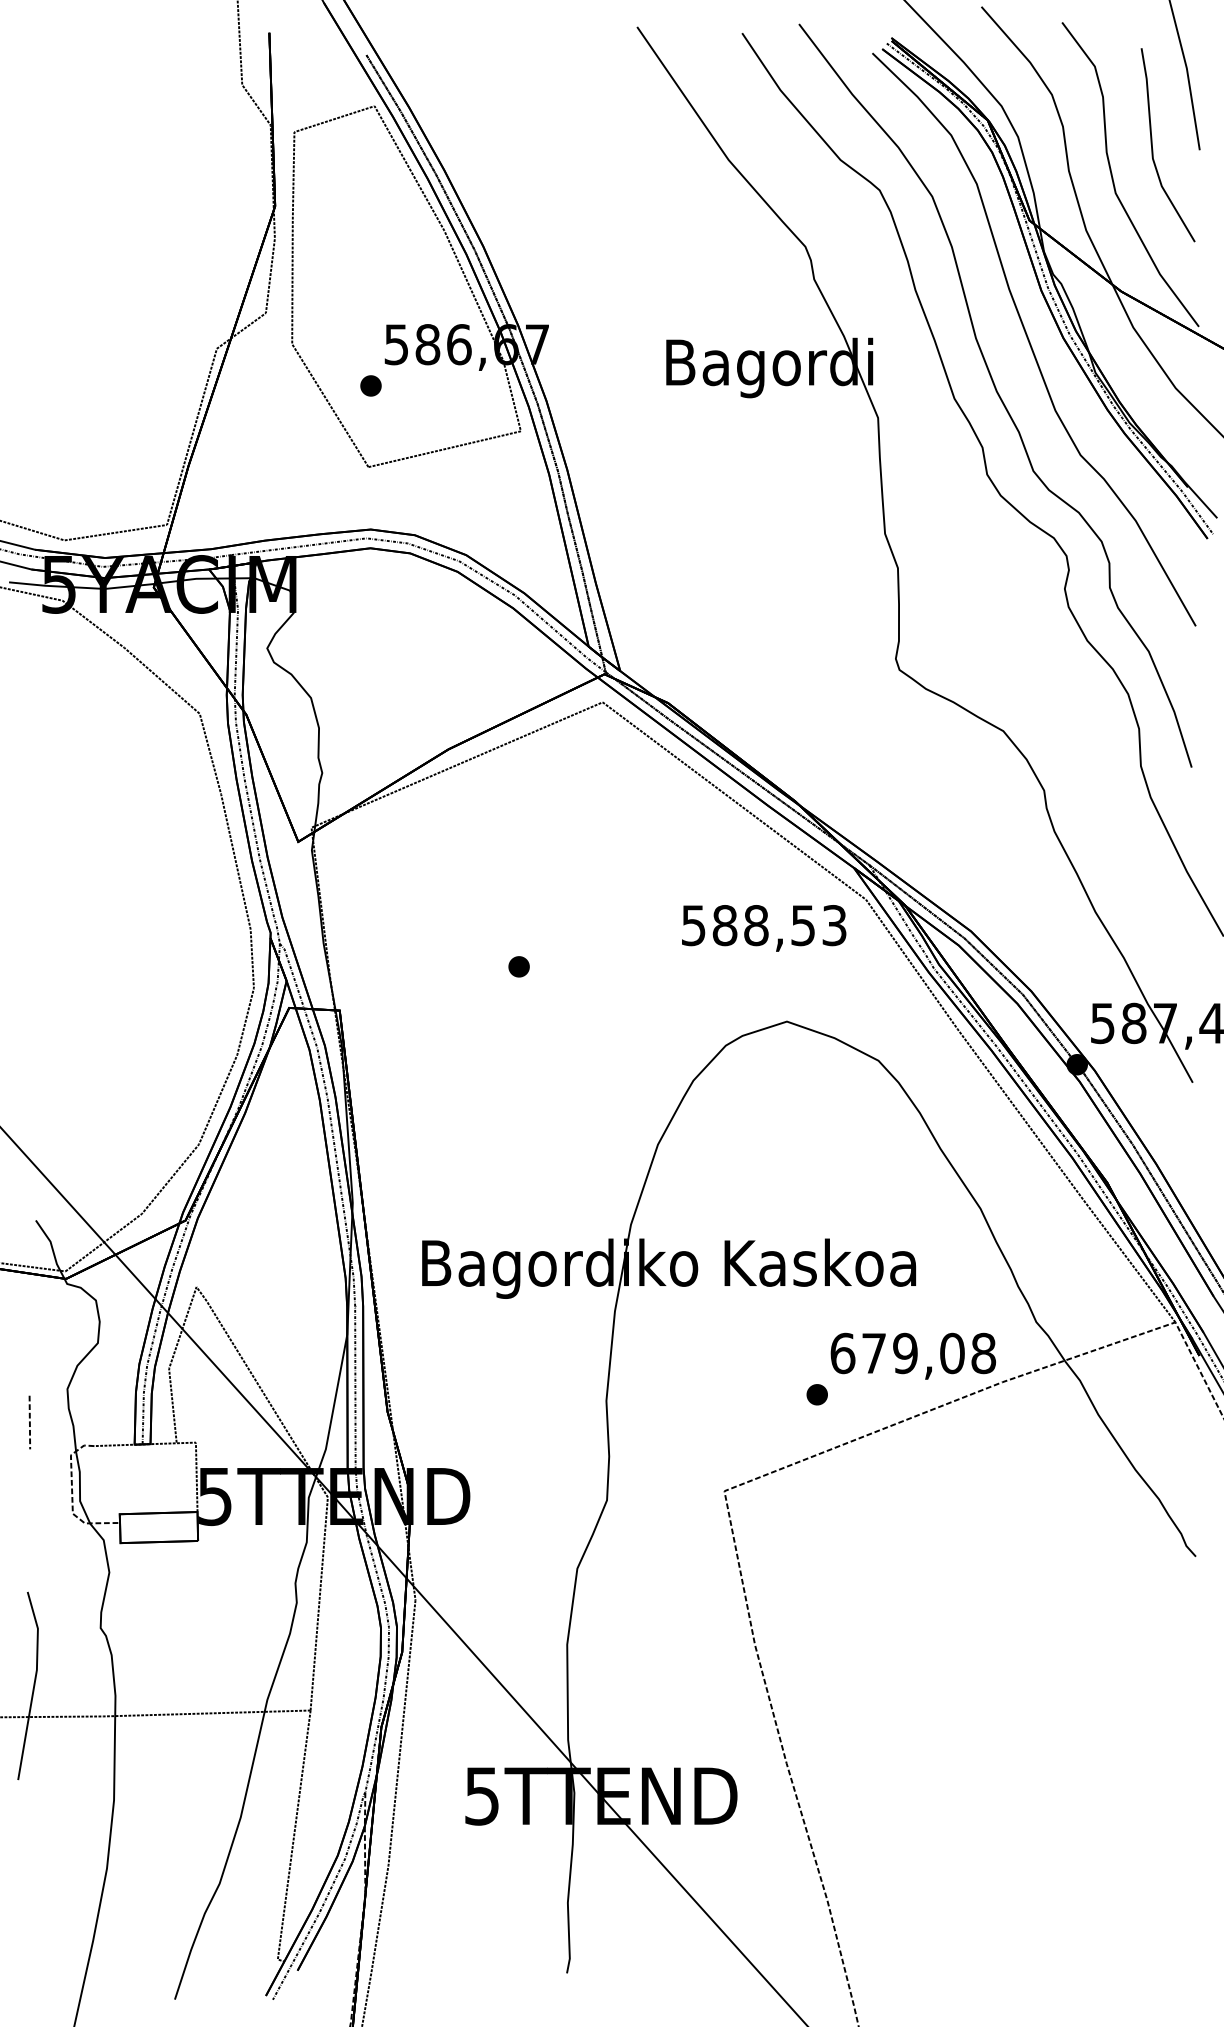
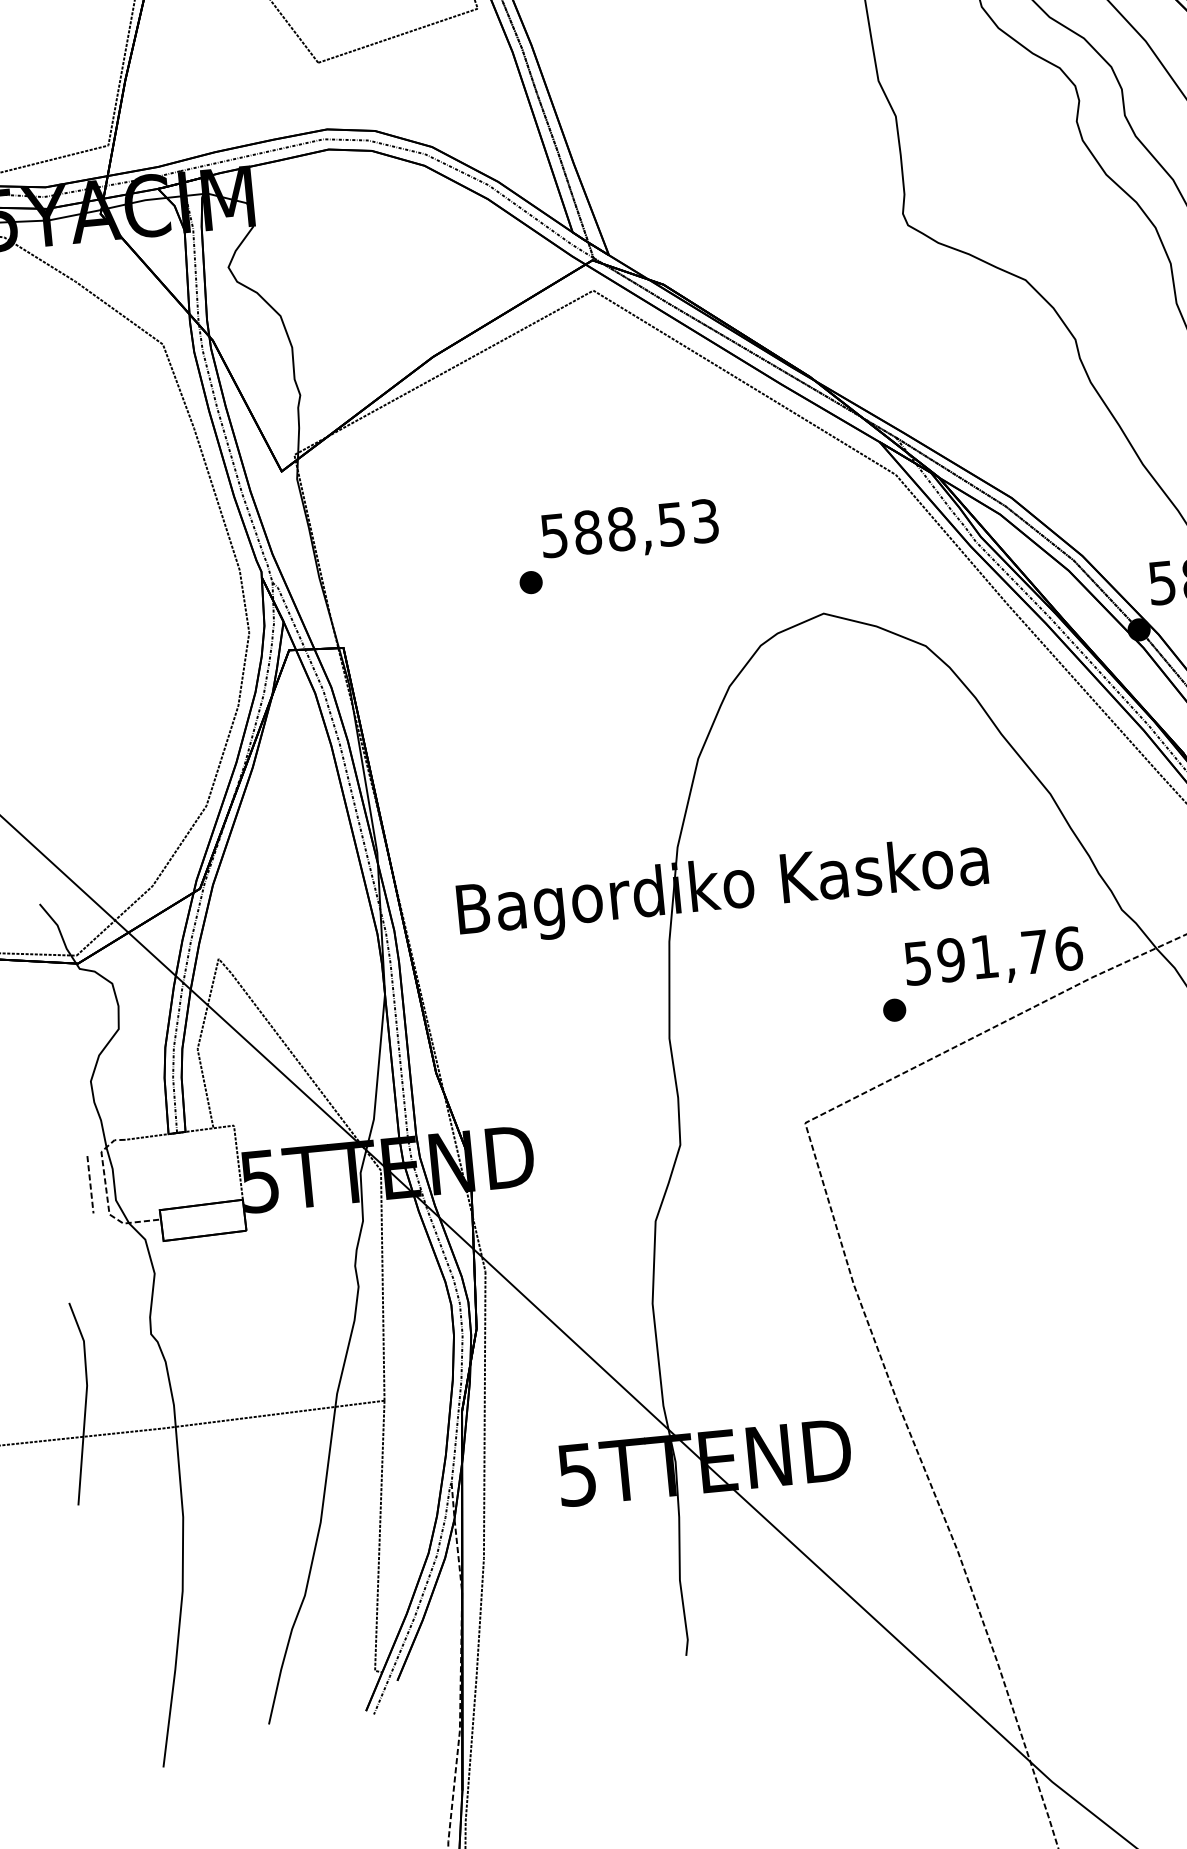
text: (764, 928) -> (630, 531), moved
text: (913, 1353) -> (993, 956), 679,08 -> 591,76
line: (29, 1422) -> (90, 1184), moved

